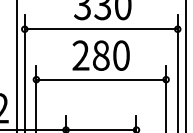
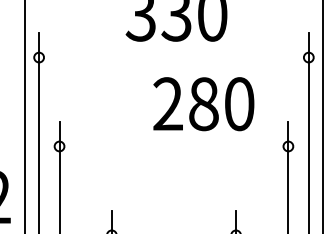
line: (100, 29) -> (172, 58), removed
text: (100, 55) -> (202, 103), moved
line: (101, 79) -> (174, 146), removed

